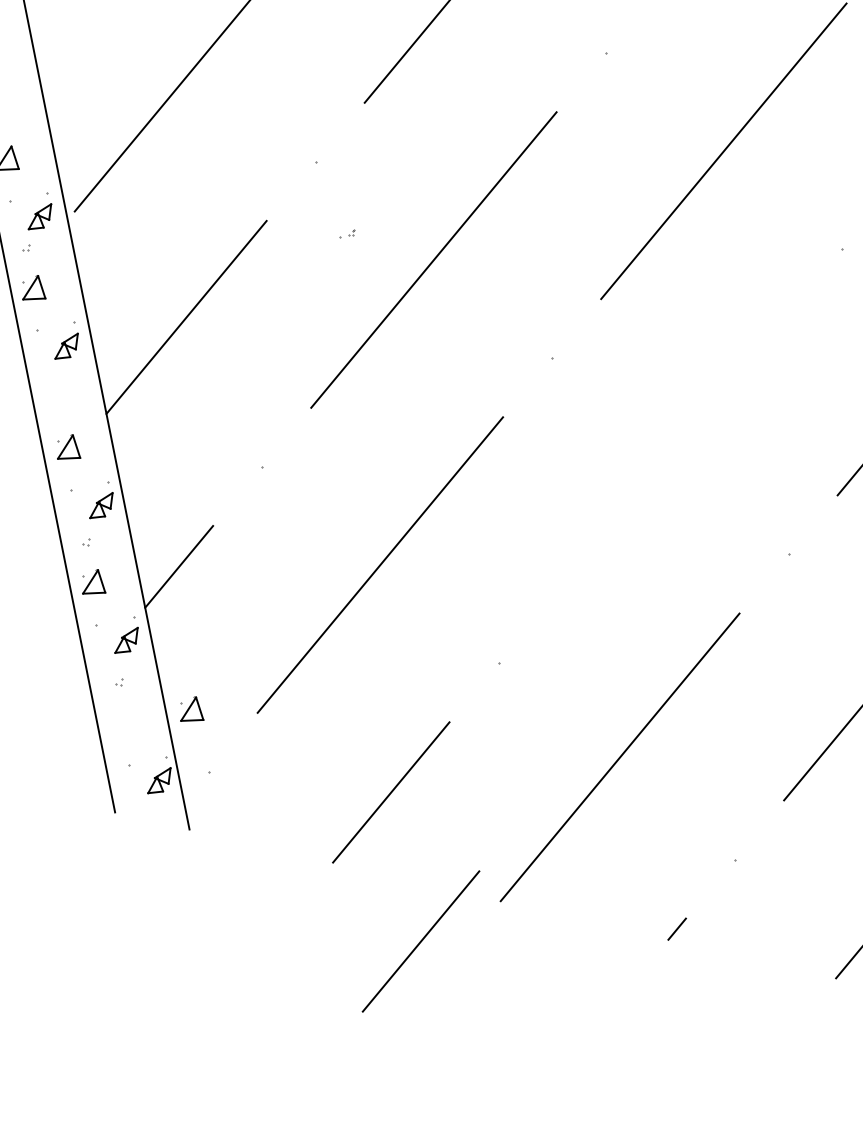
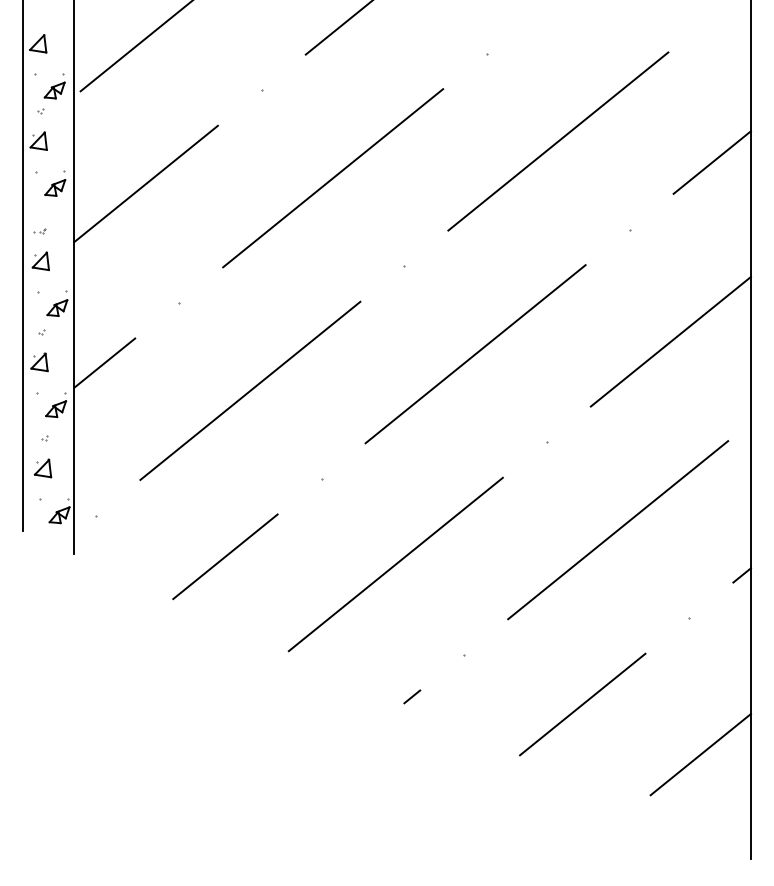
part: (347, 234) -> (39, 231), moved
line: (670, 456) -> (475, 354), added
part: (189, 710) -> (42, 468), moved
line: (421, 941) -> (225, 668), removed

